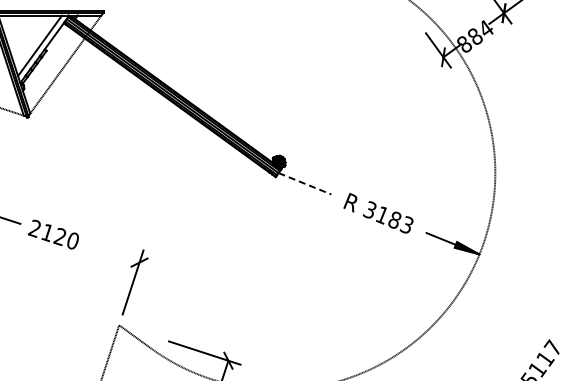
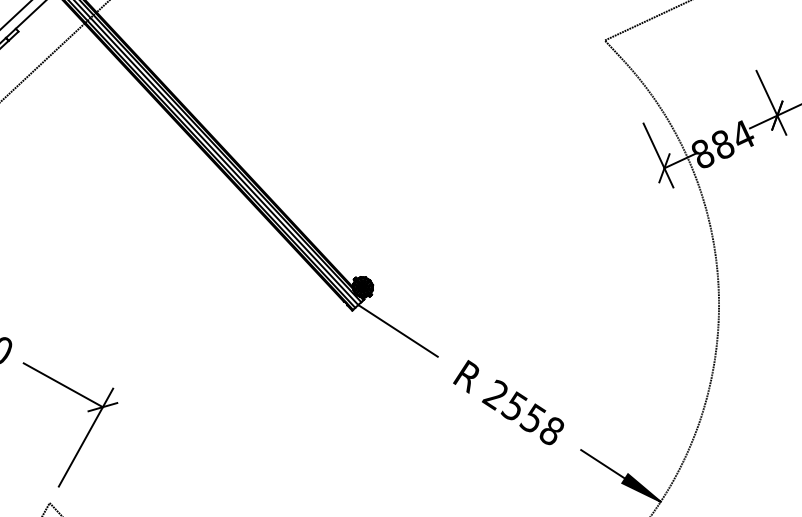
line: (305, 183) -> (399, 330), dashed -> solid
text: (387, 217) -> (522, 412), 3183 -> 2558
line: (113, 253) -> (63, 384), added

